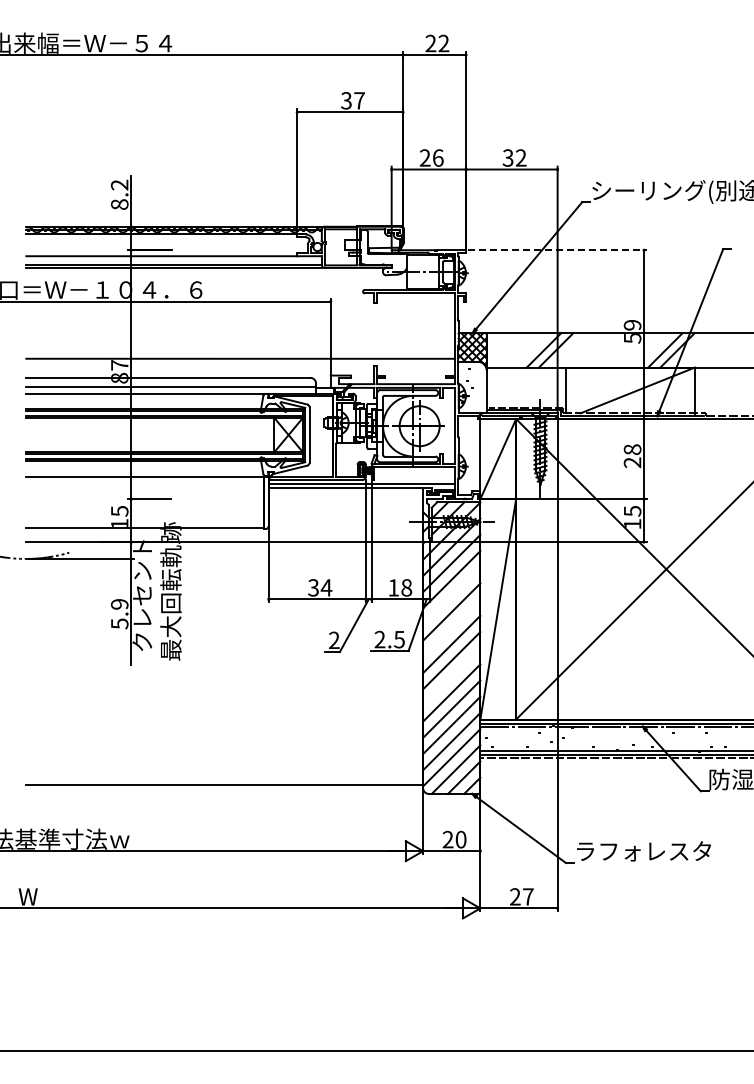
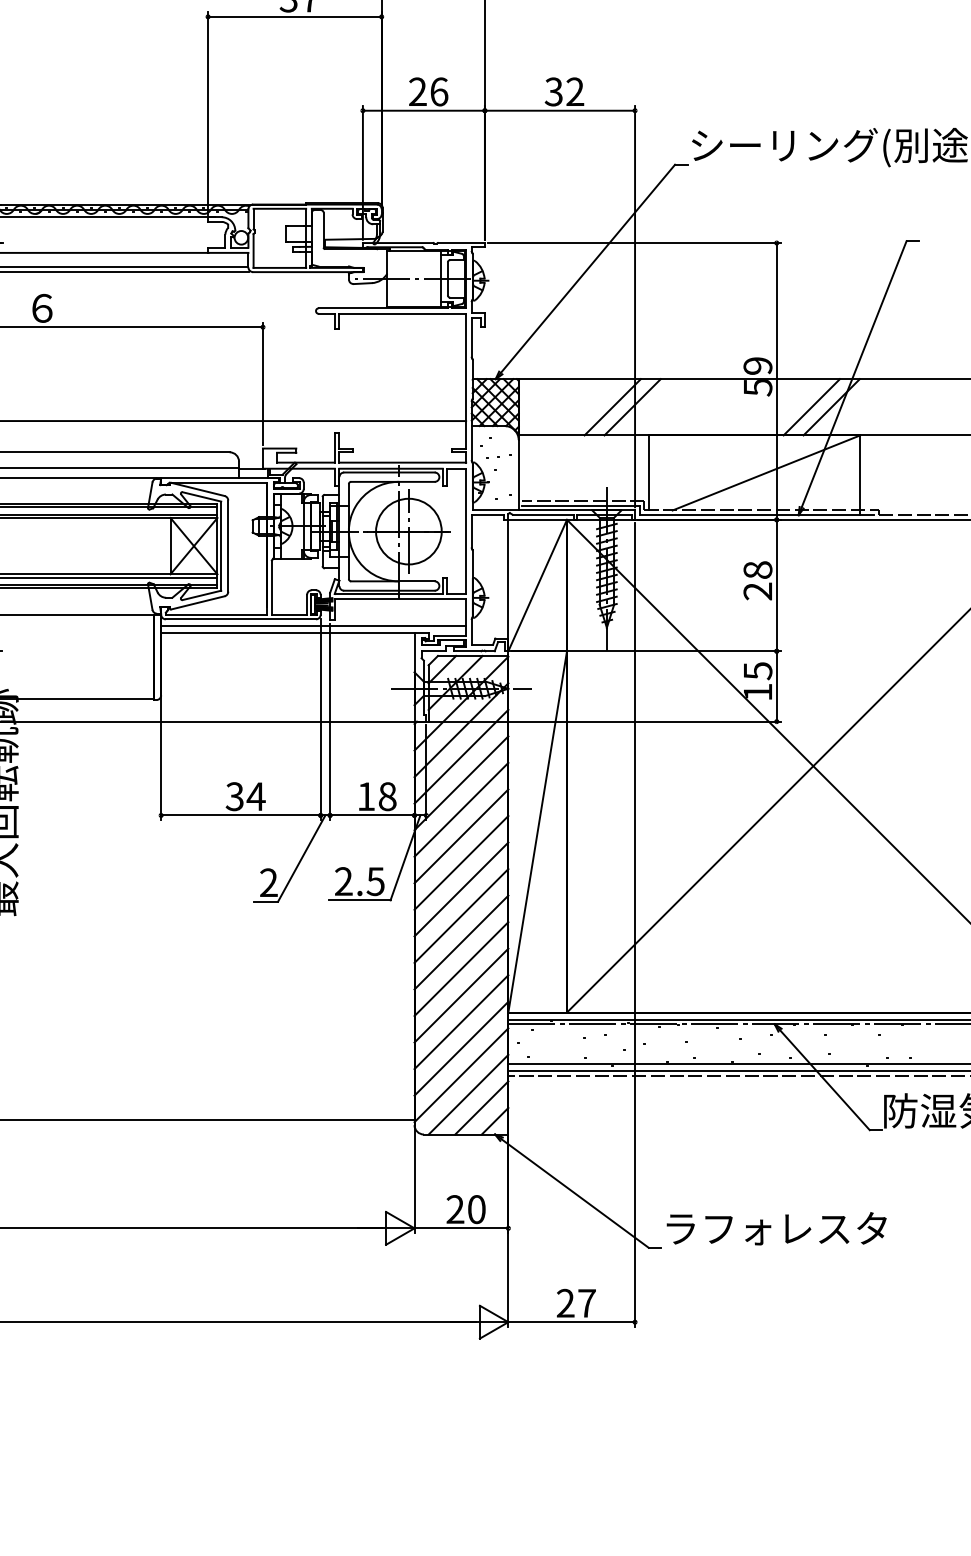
line: (557, 250) -> (634, 243), dashed -> solid
line: (451, 595) -> (461, 809), added
line: (451, 627) -> (461, 861), added
line: (451, 676) -> (461, 941), added

